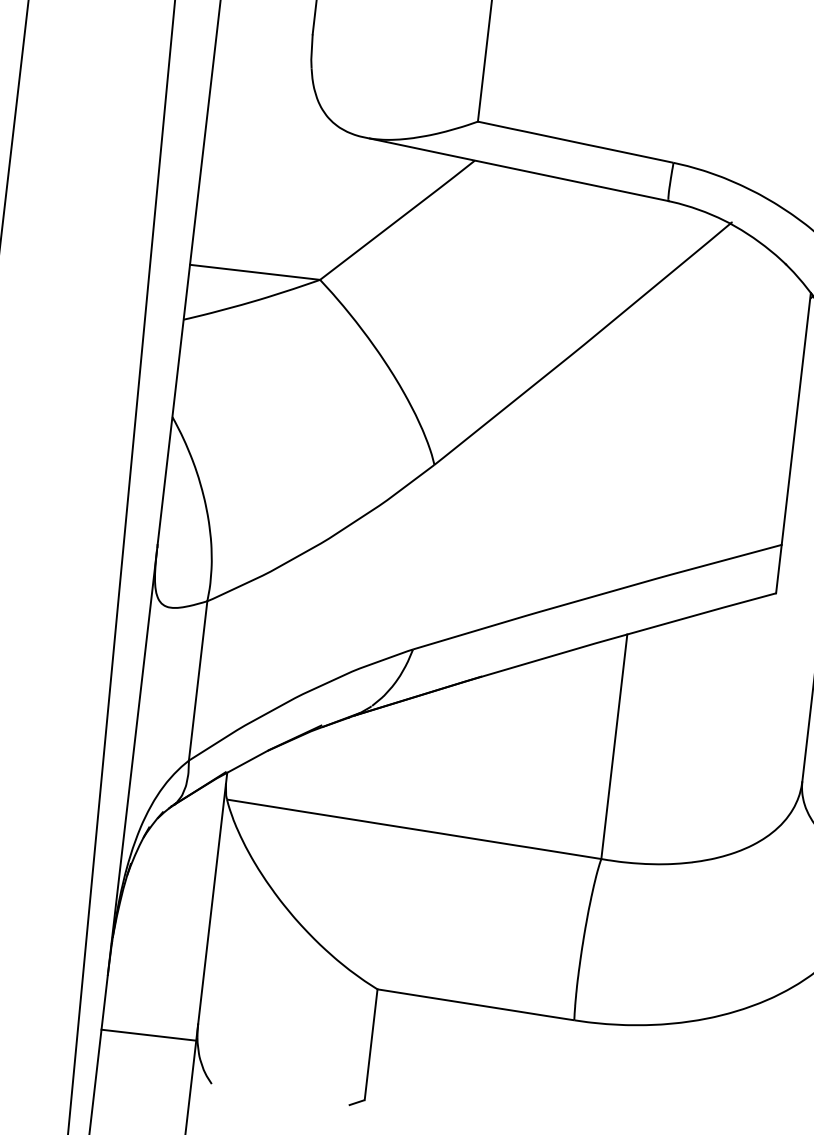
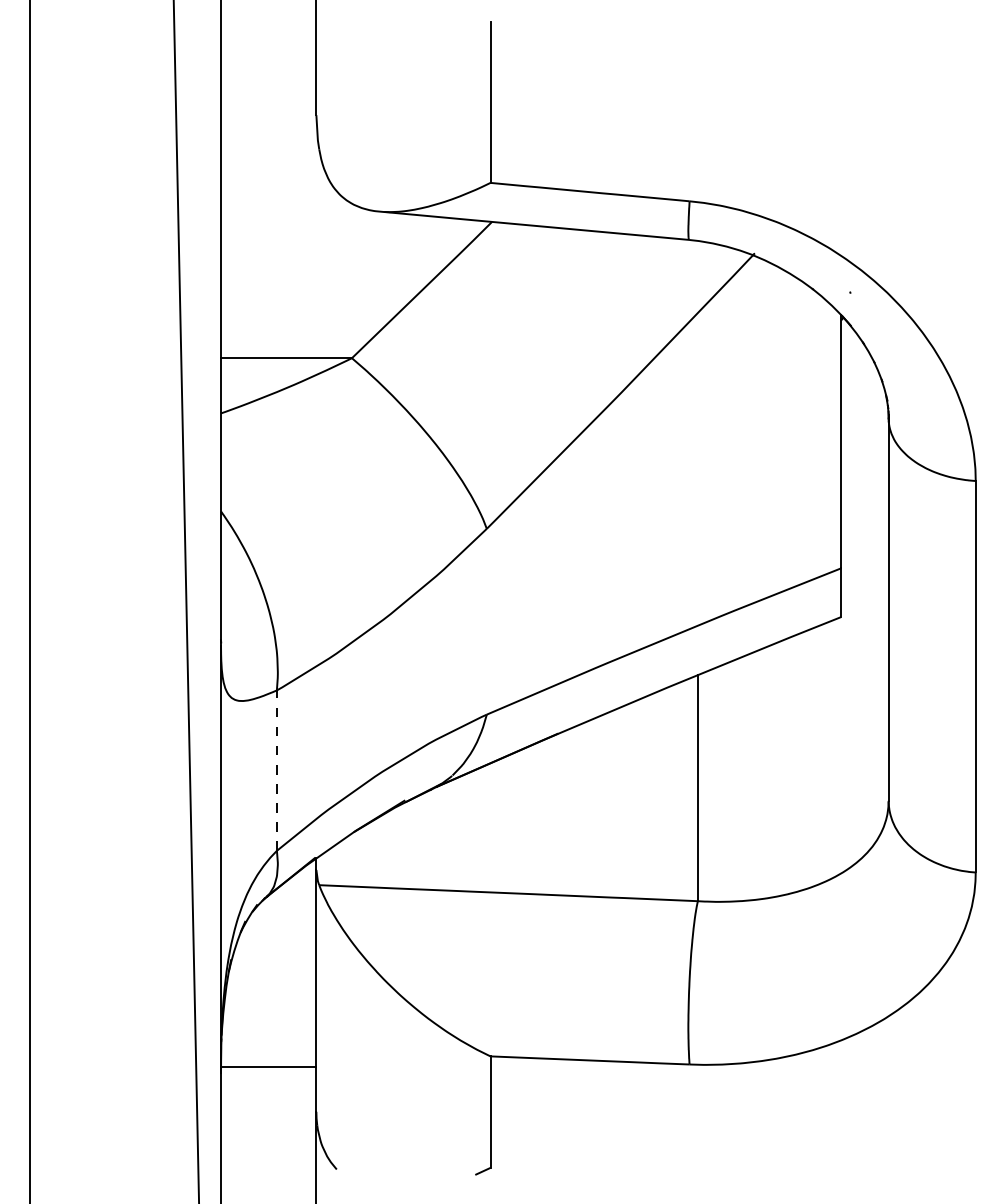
line: (197, 680) -> (276, 770), solid -> dashed
line: (148, 1035) -> (268, 1067), moved

